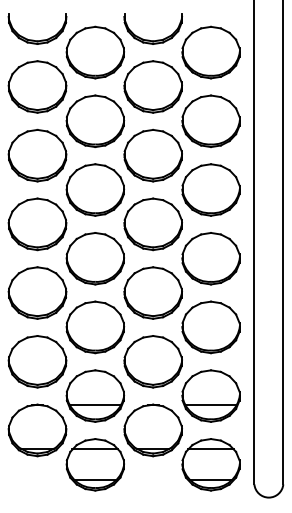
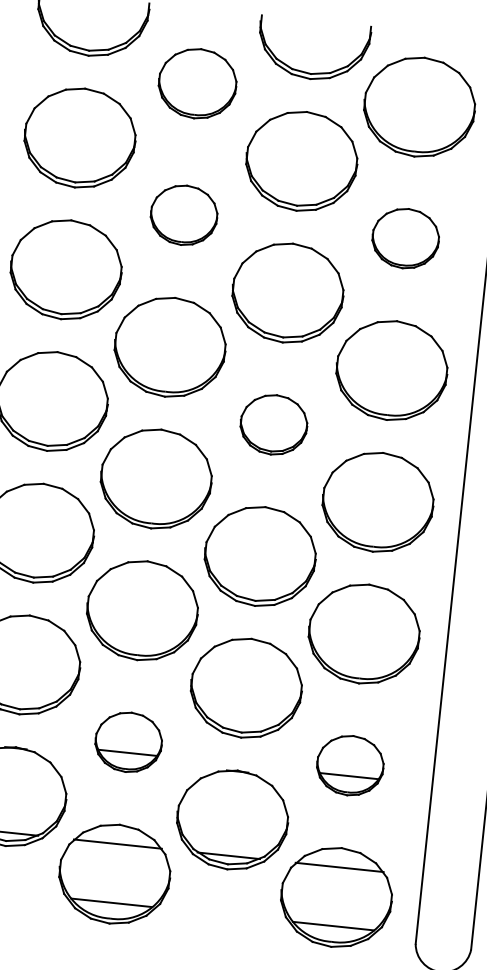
part: (94, 52) -> (196, 83), size x0.7
part: (95, 120) -> (184, 214), size x0.6
part: (210, 120) -> (404, 237), size x0.6
part: (152, 224) -> (272, 424), size x0.6
part: (95, 395) -> (128, 741), size x0.6
part: (210, 395) -> (349, 764), size x0.6

